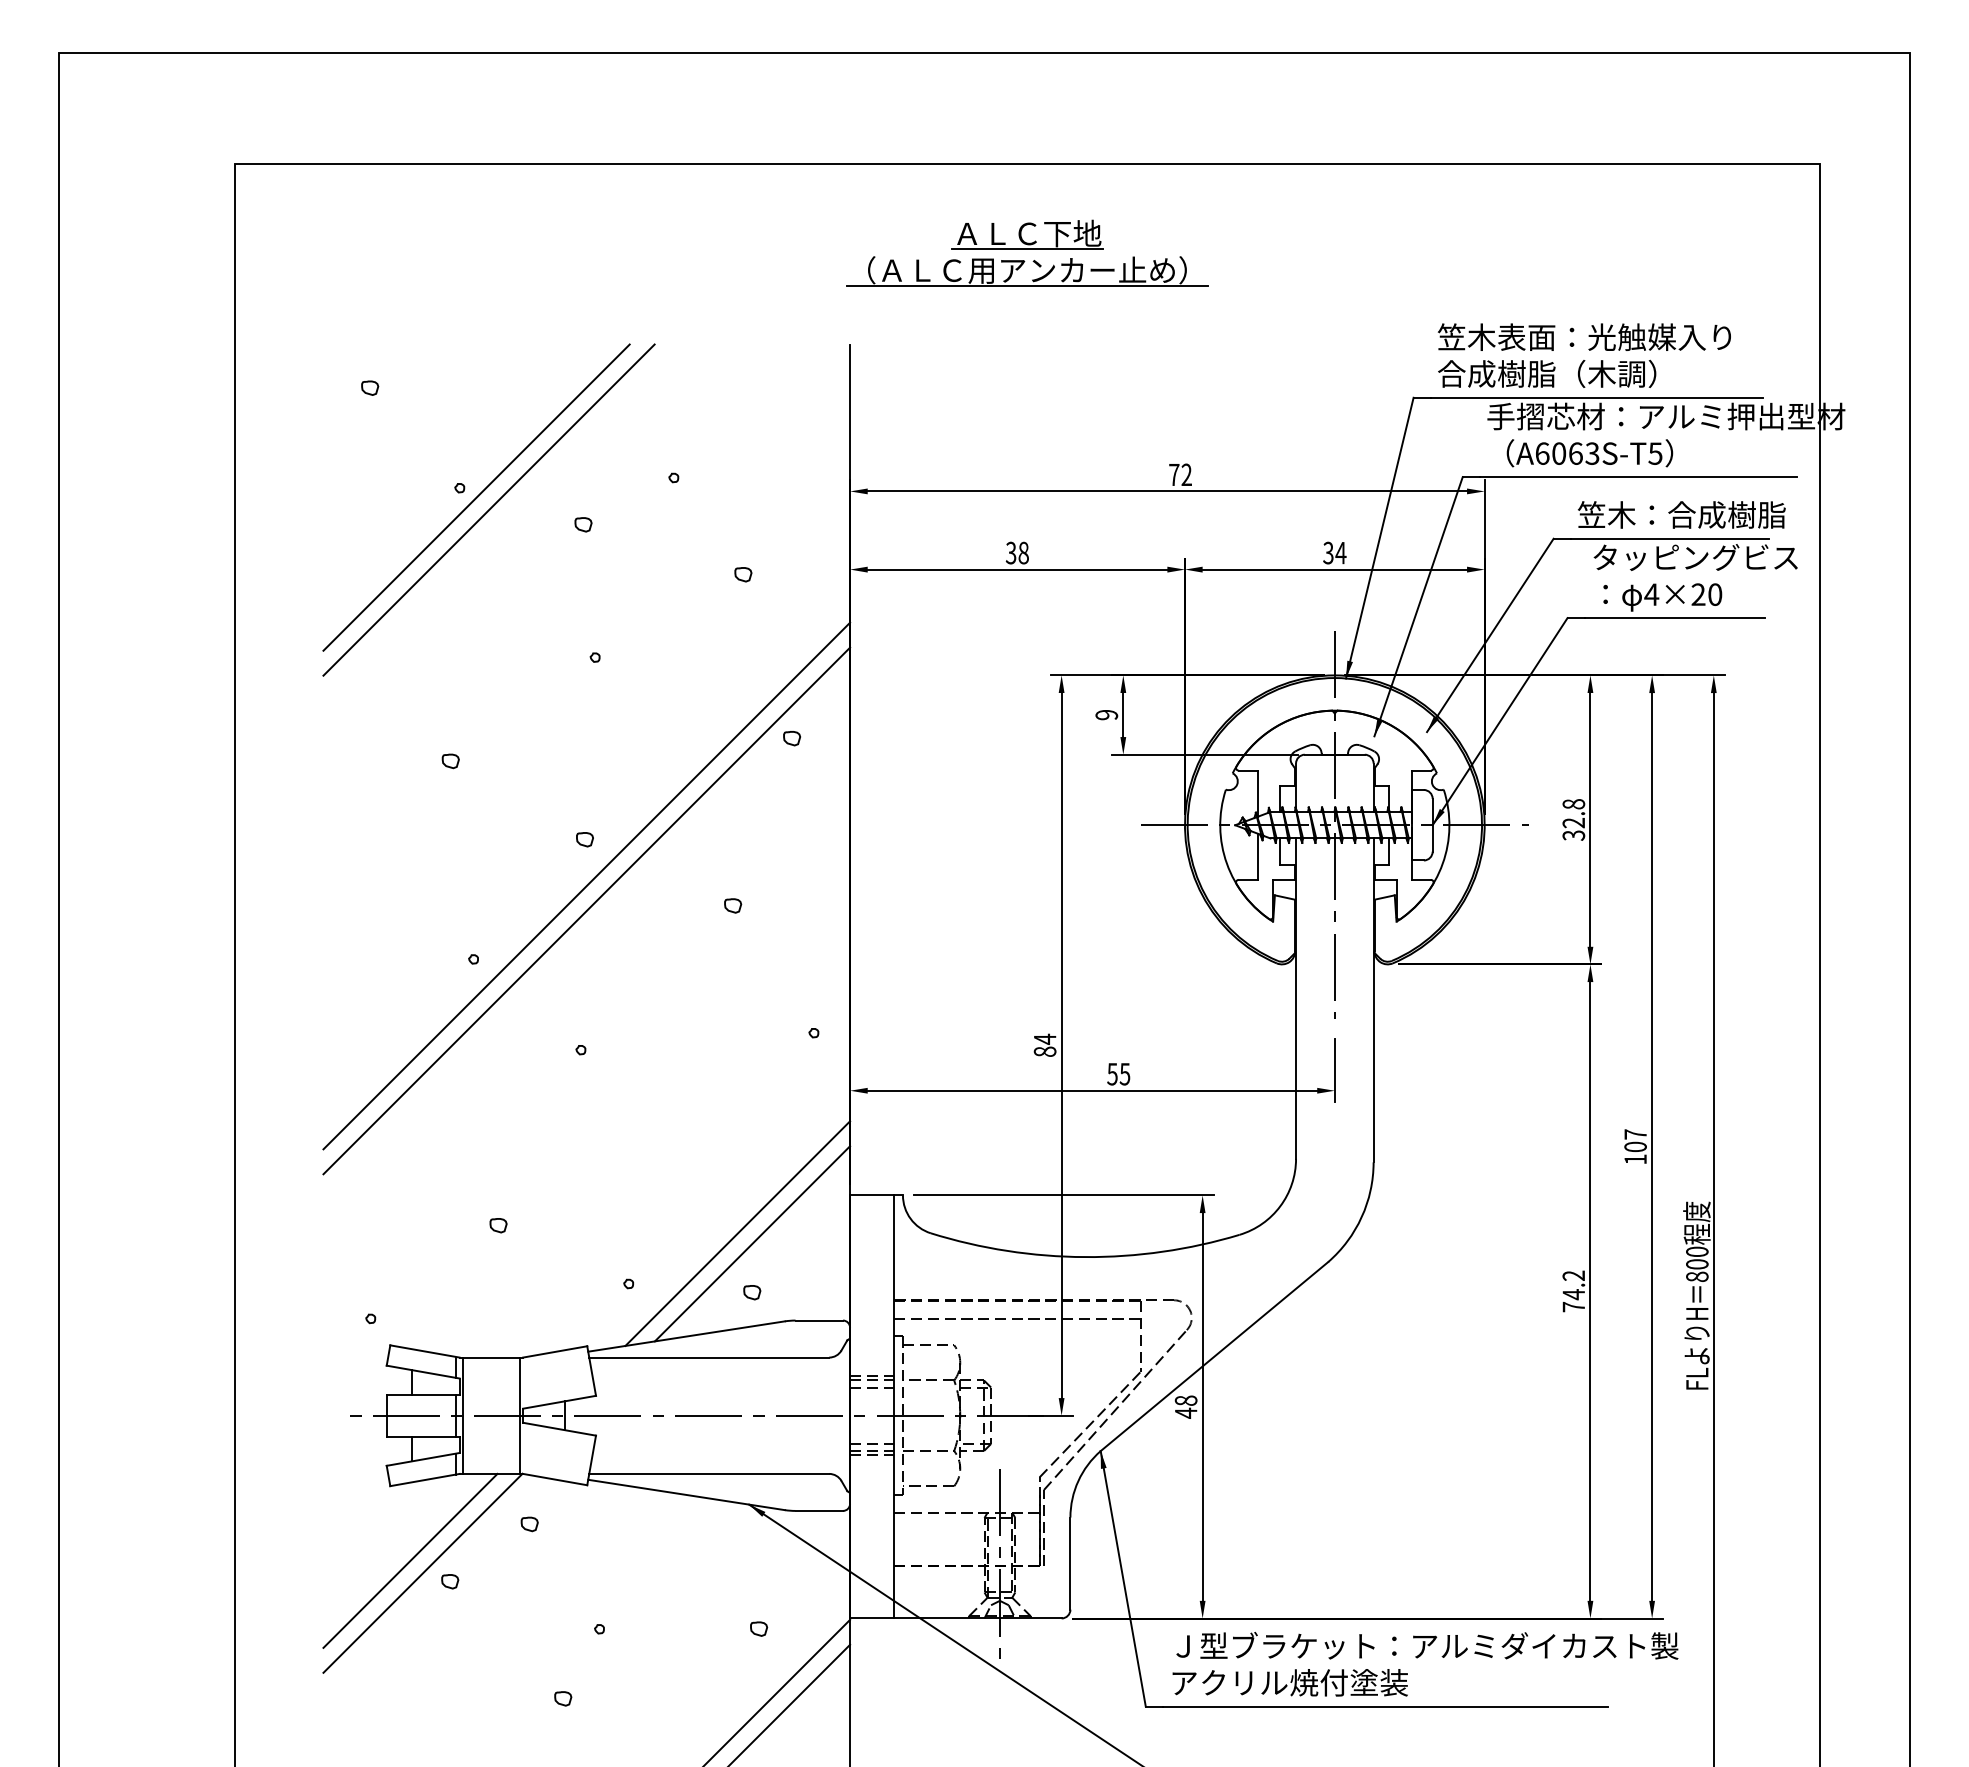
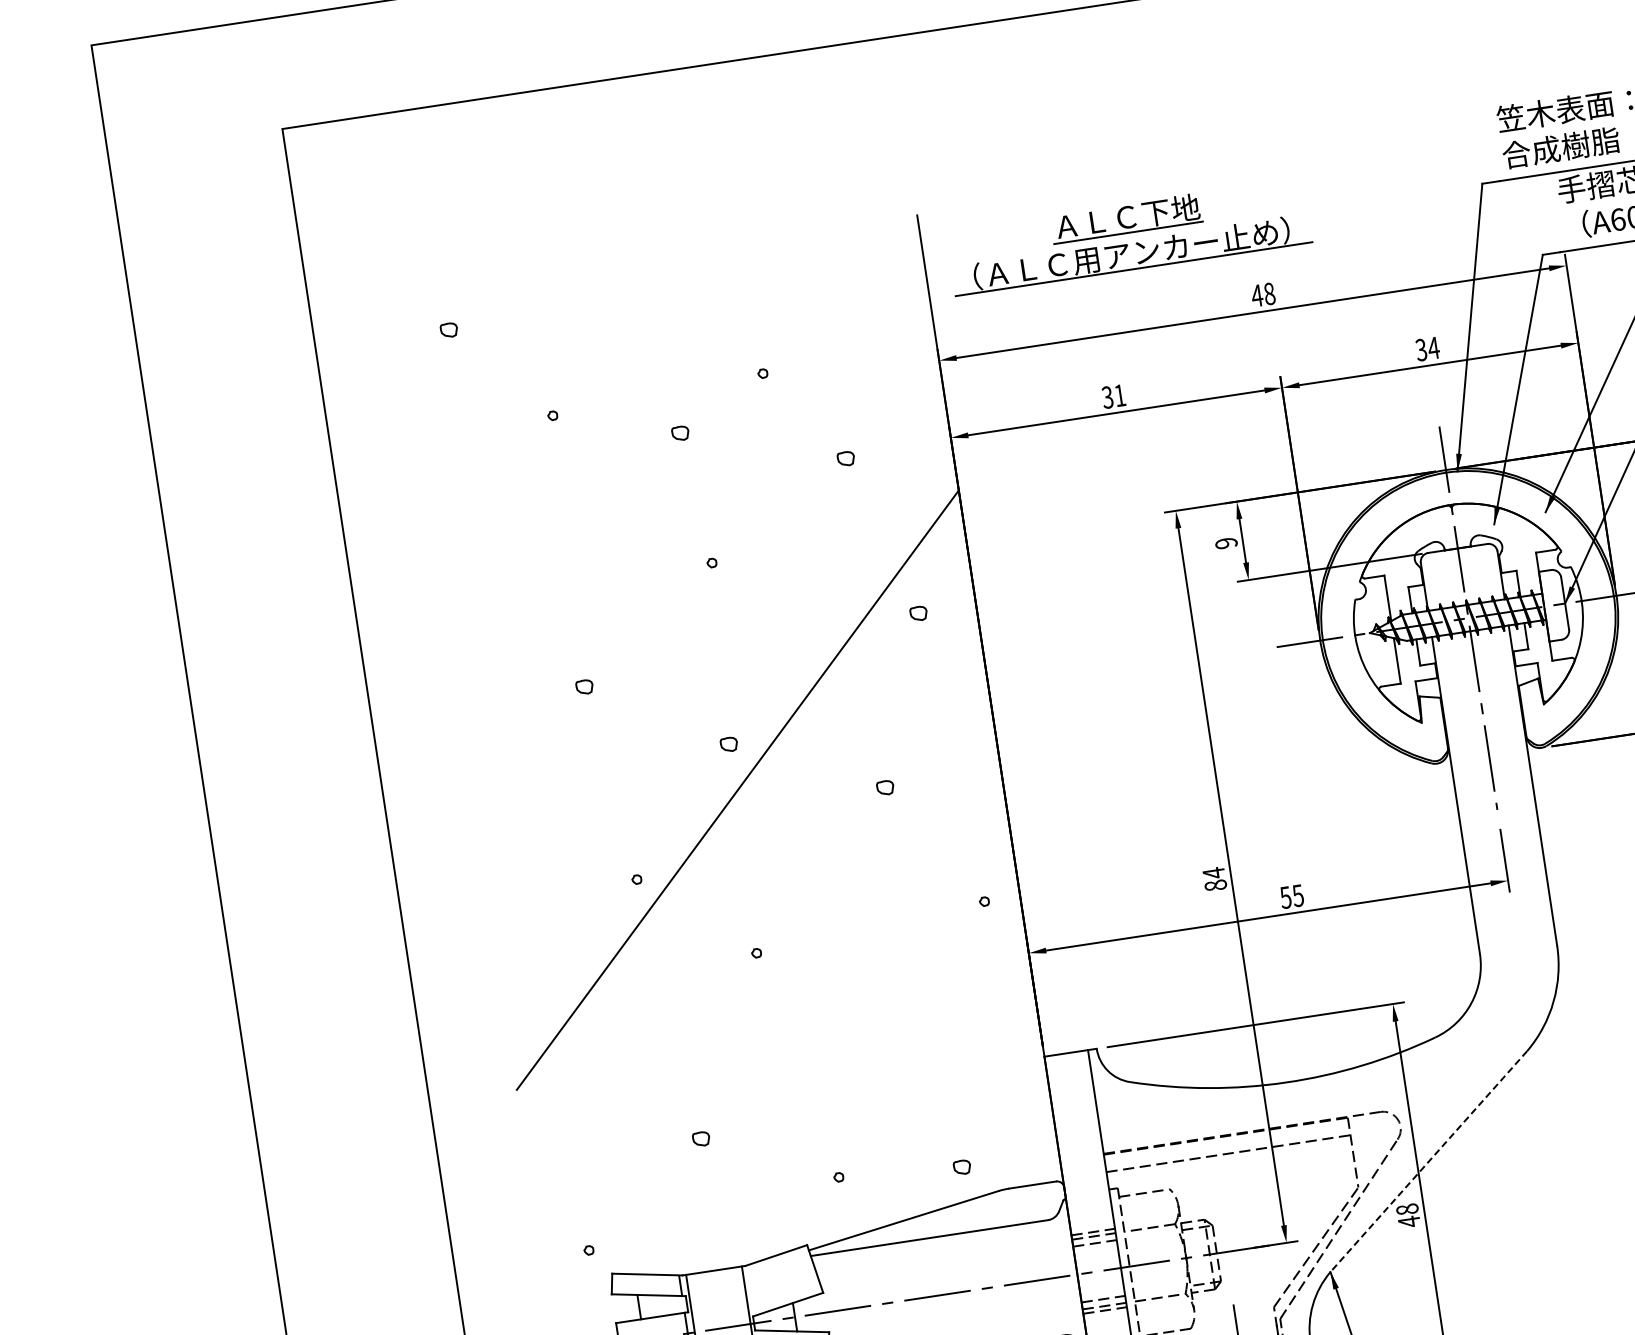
part: (1027, 252) -> (1129, 235), moved
text: (1179, 474) -> (1262, 294), 72 -> 48
line: (476, 497) -> (570, 422), removed
line: (488, 509) -> (584, 432), removed
text: (1023, 552) -> (1119, 395), 38 -> 31
line: (586, 910) -> (741, 814), removed
line: (737, 1233) -> (938, 1111), removed
line: (752, 1243) -> (955, 1118), removed
line: (1214, 1356) -> (1428, 1161), solid -> dashed

